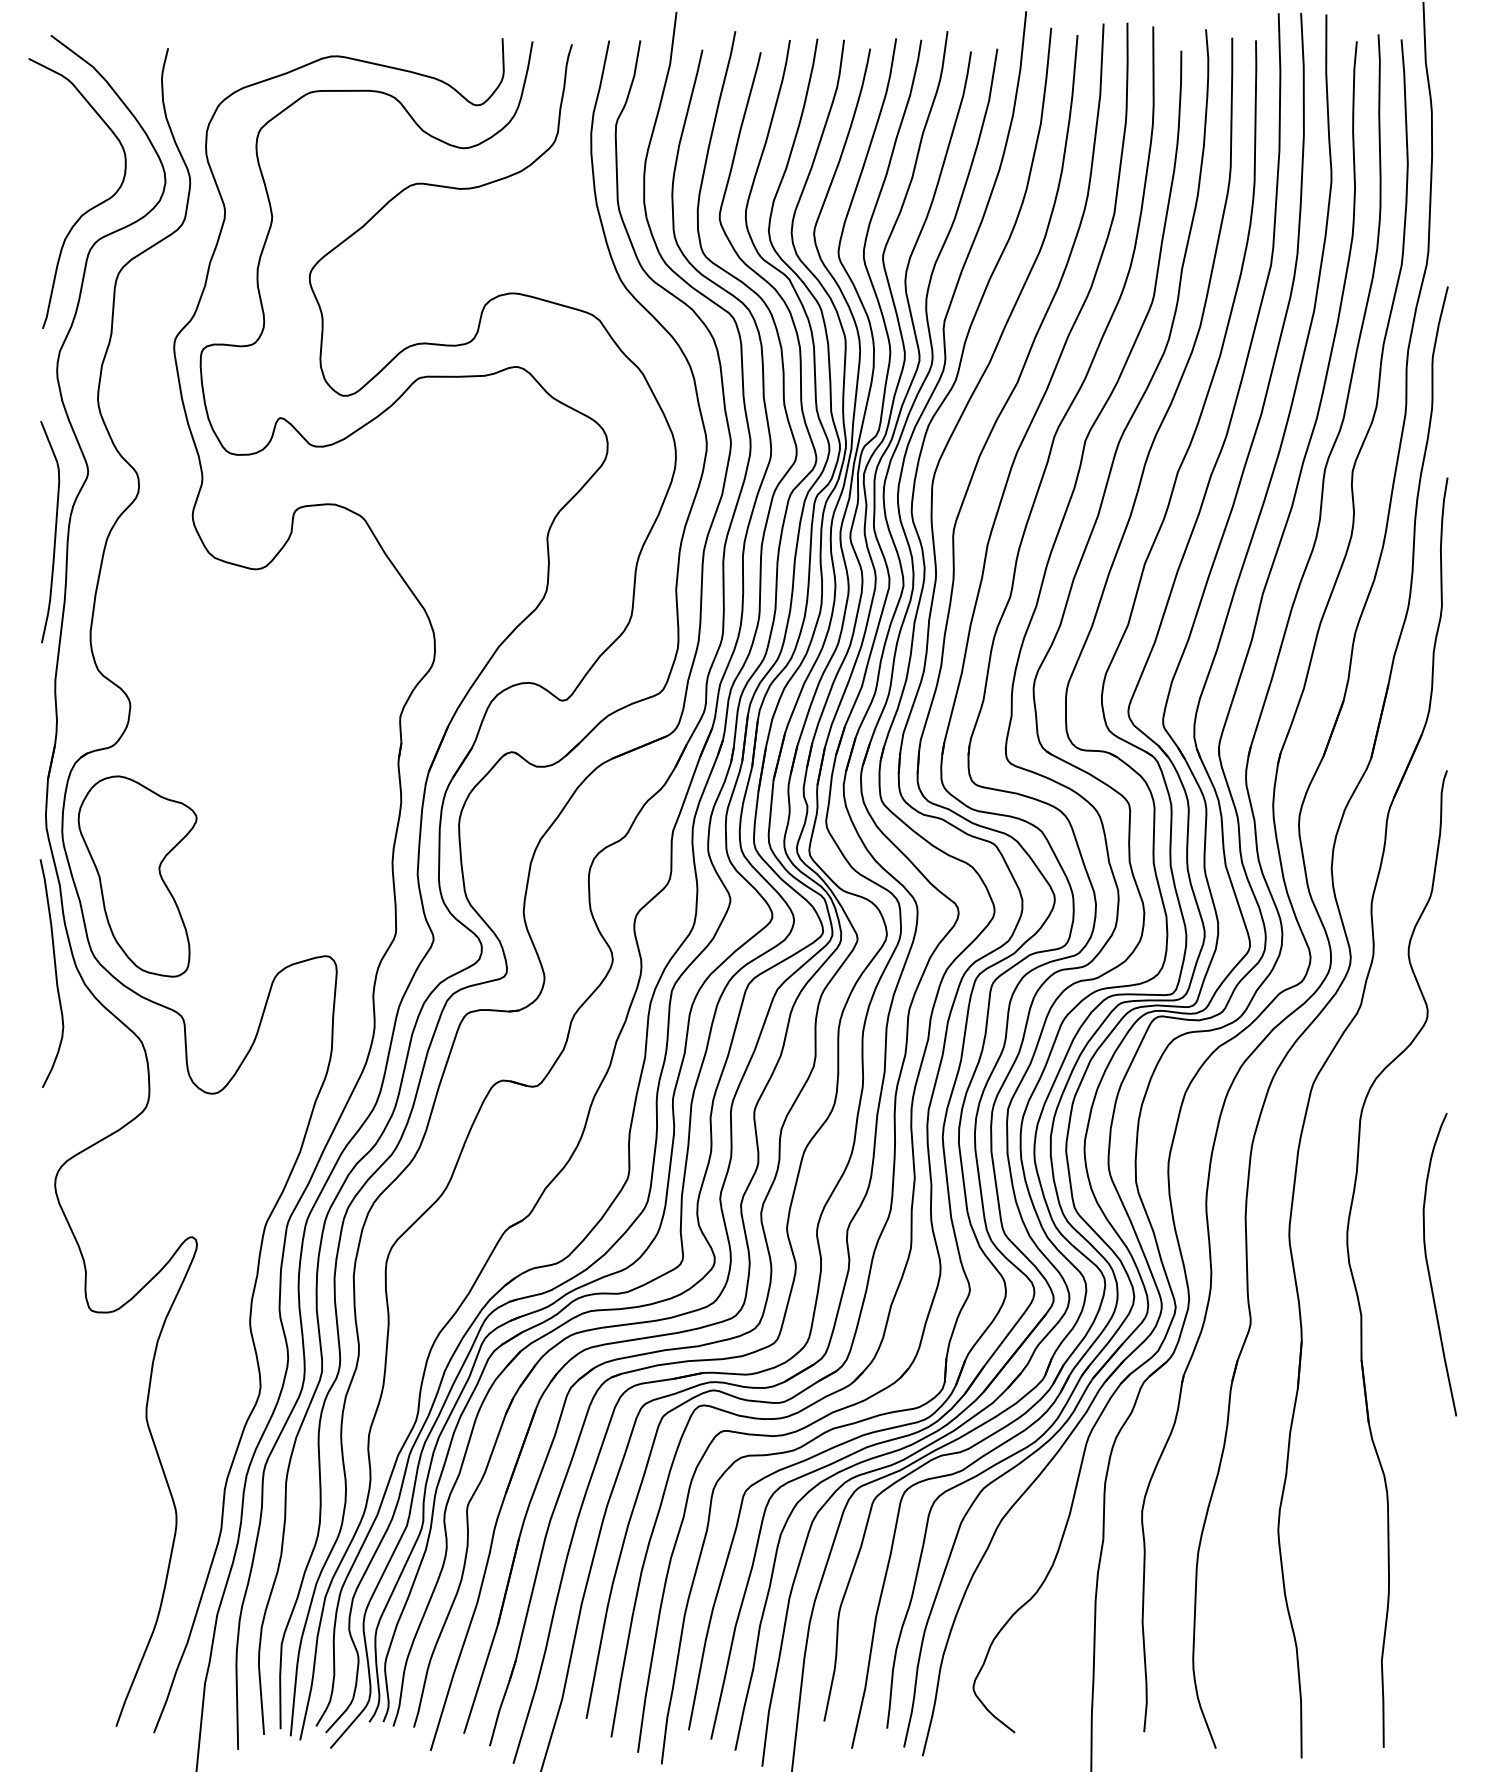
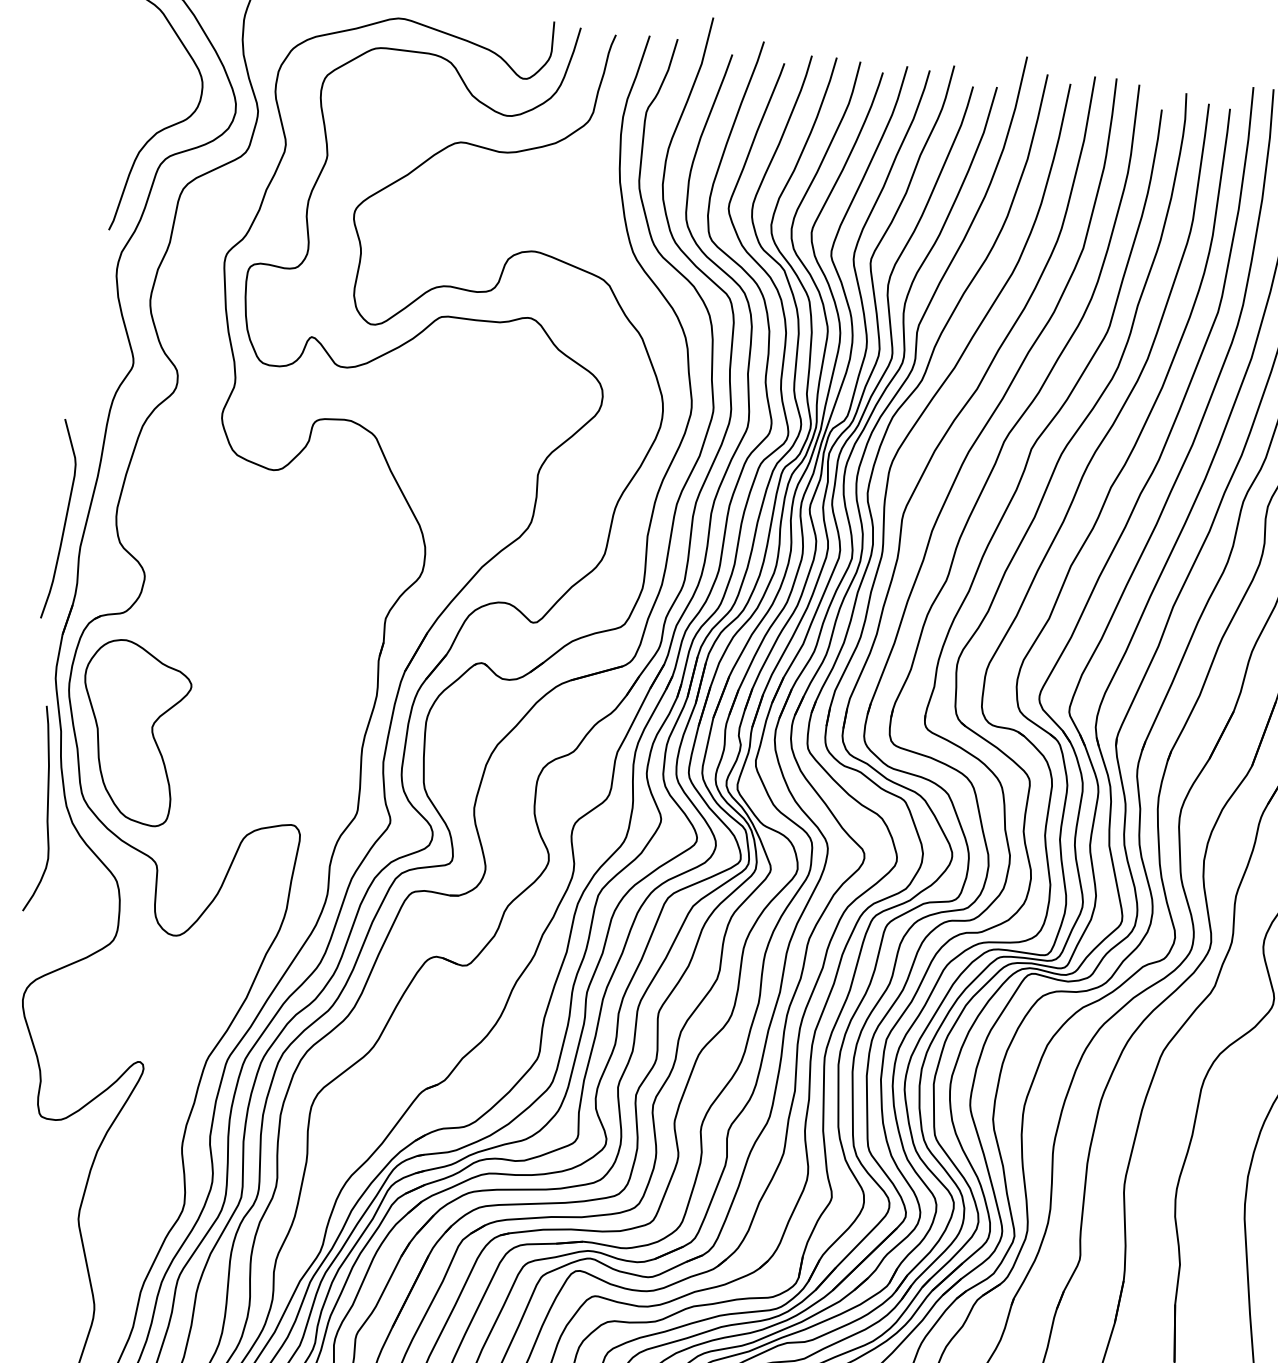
curve: (54, 532) -> (64, 520), moved

